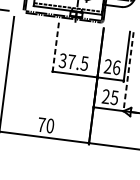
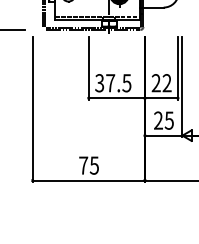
line: (55, 47) -> (88, 68), dashed -> solid
text: (116, 67) -> (166, 83), 26 -> 22
line: (128, 72) -> (182, 87), dashed -> solid
text: (49, 125) -> (93, 165), 70 -> 75

